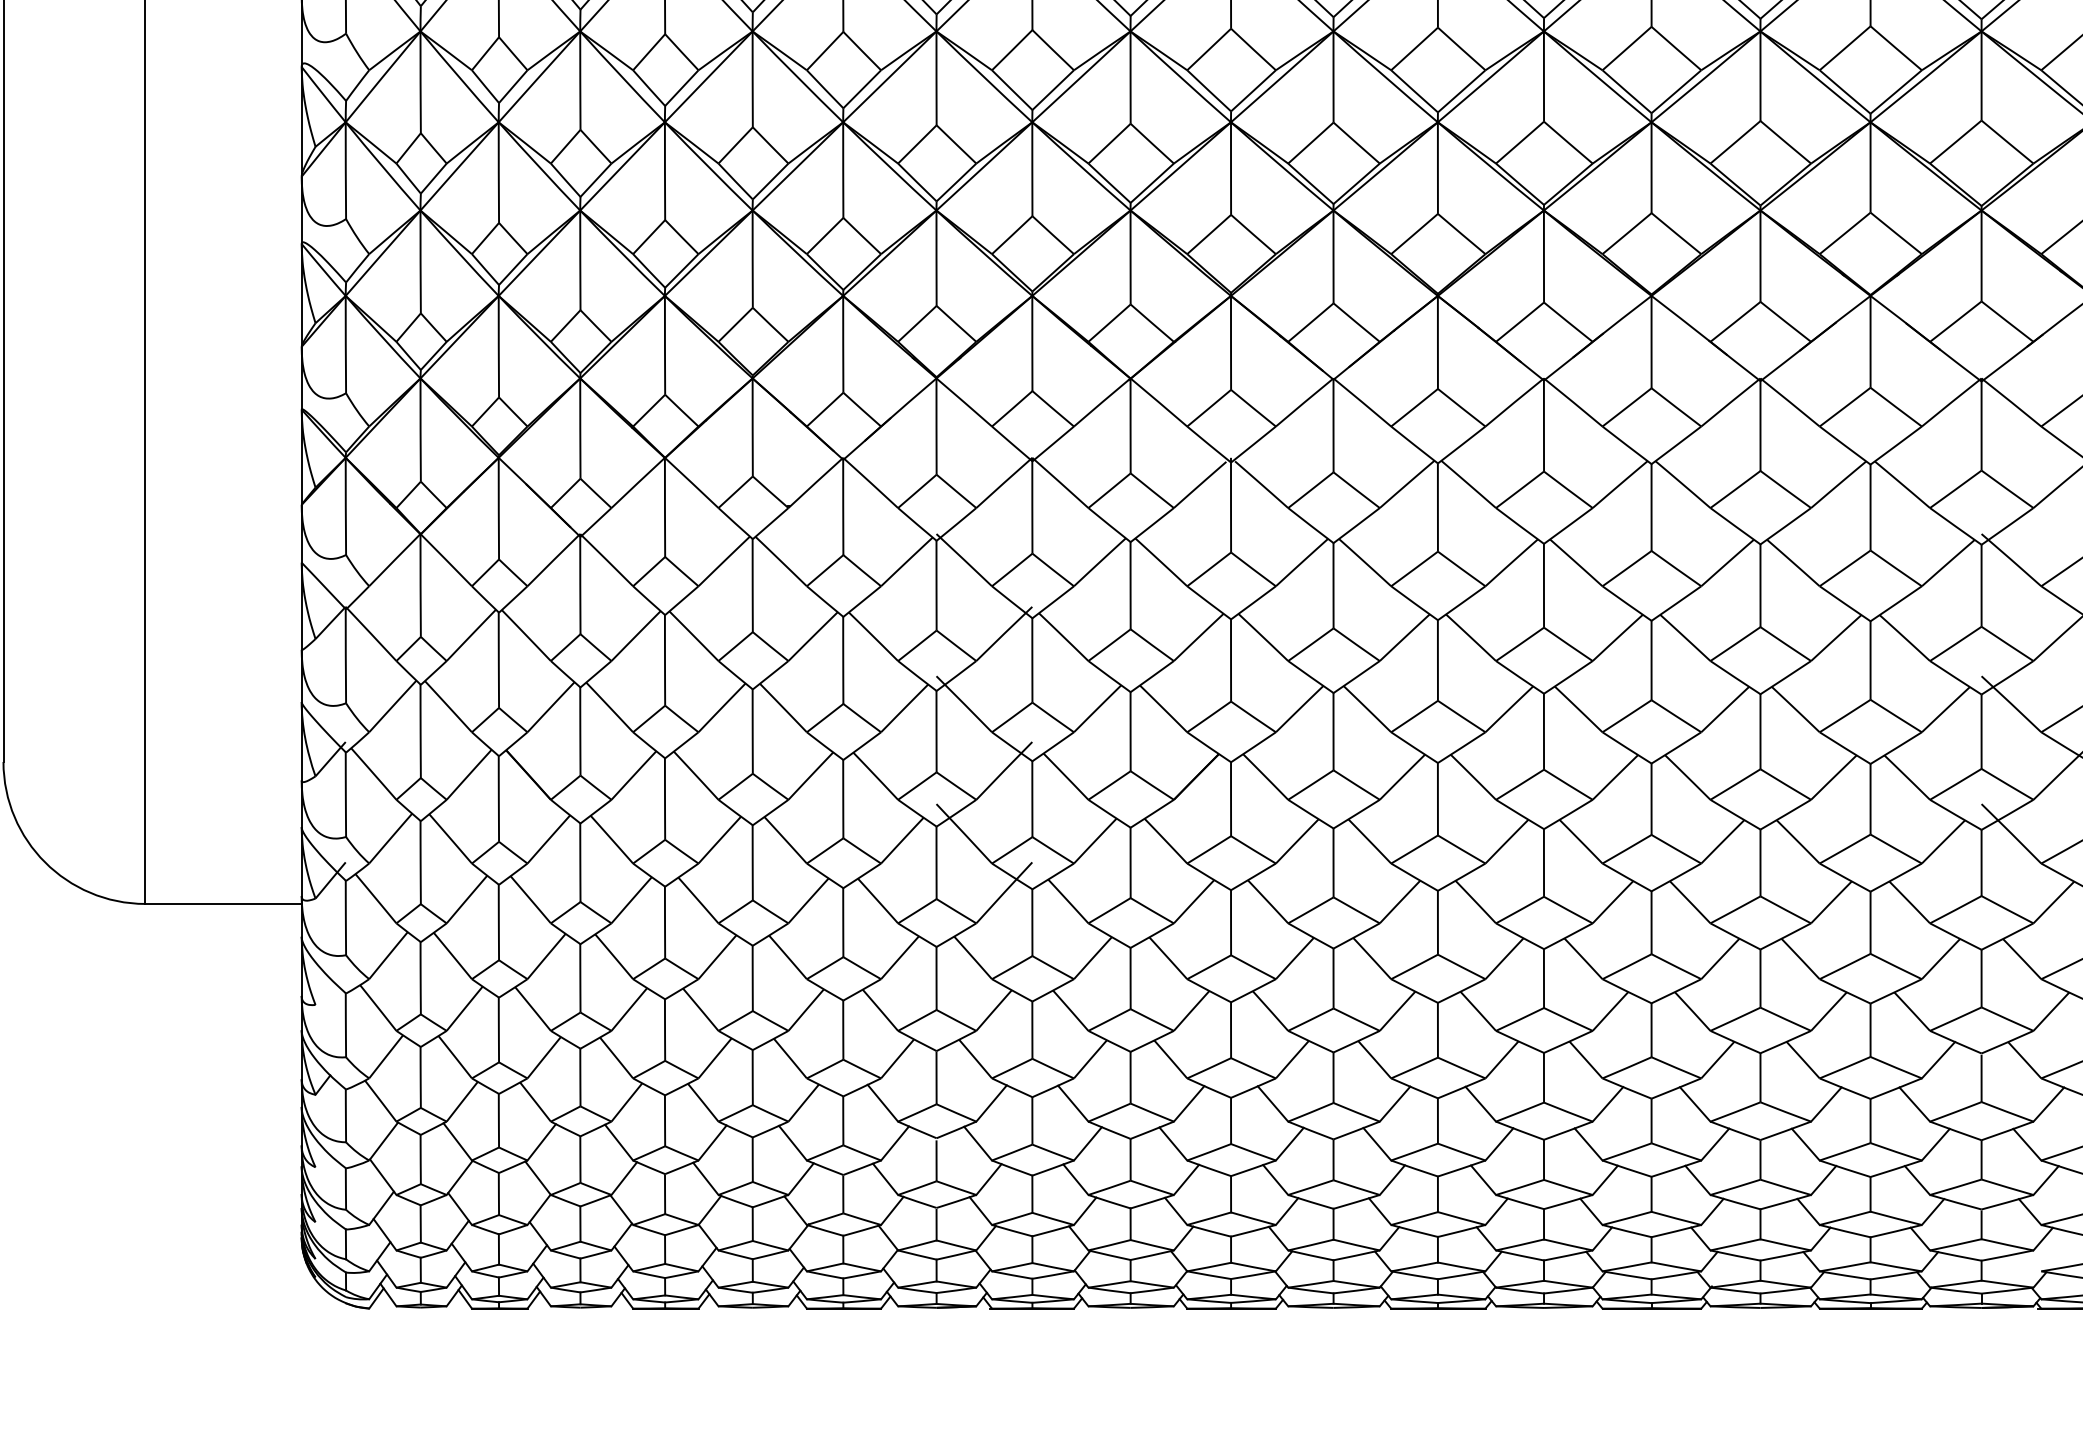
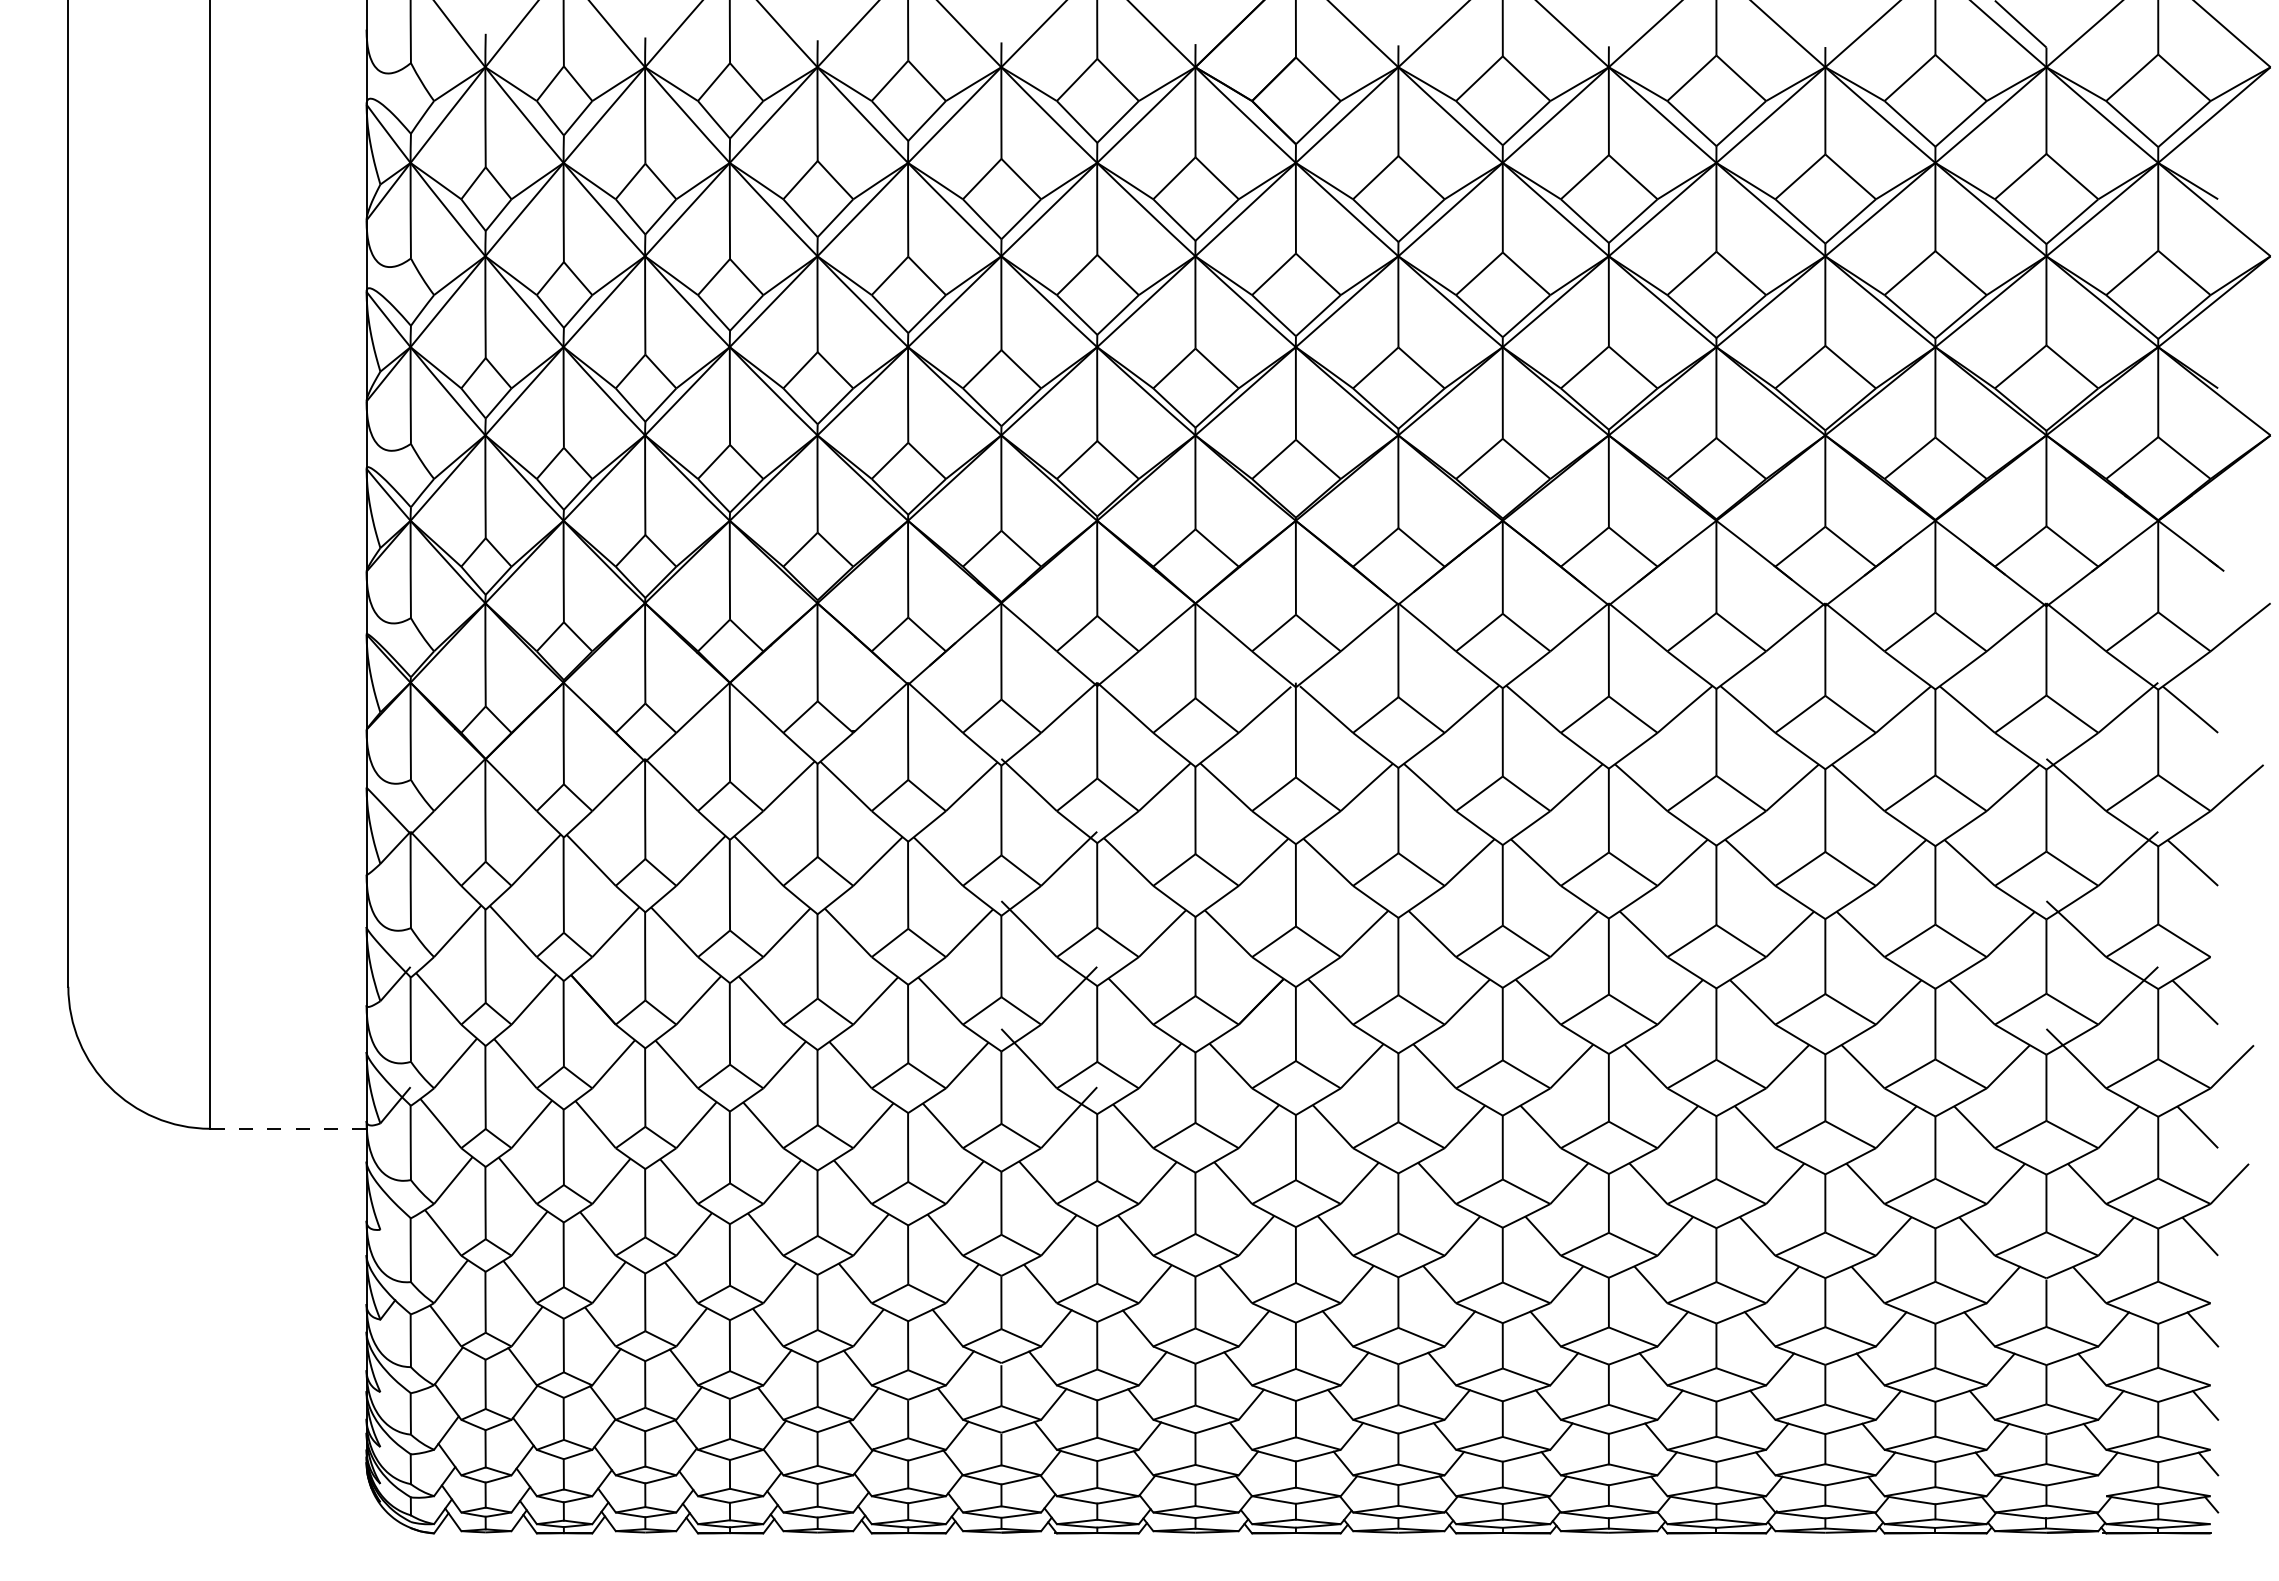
line: (222, 903) -> (287, 1128), solid -> dashed

